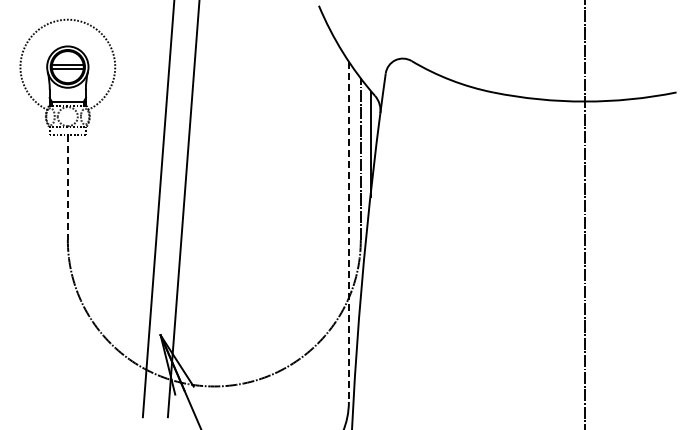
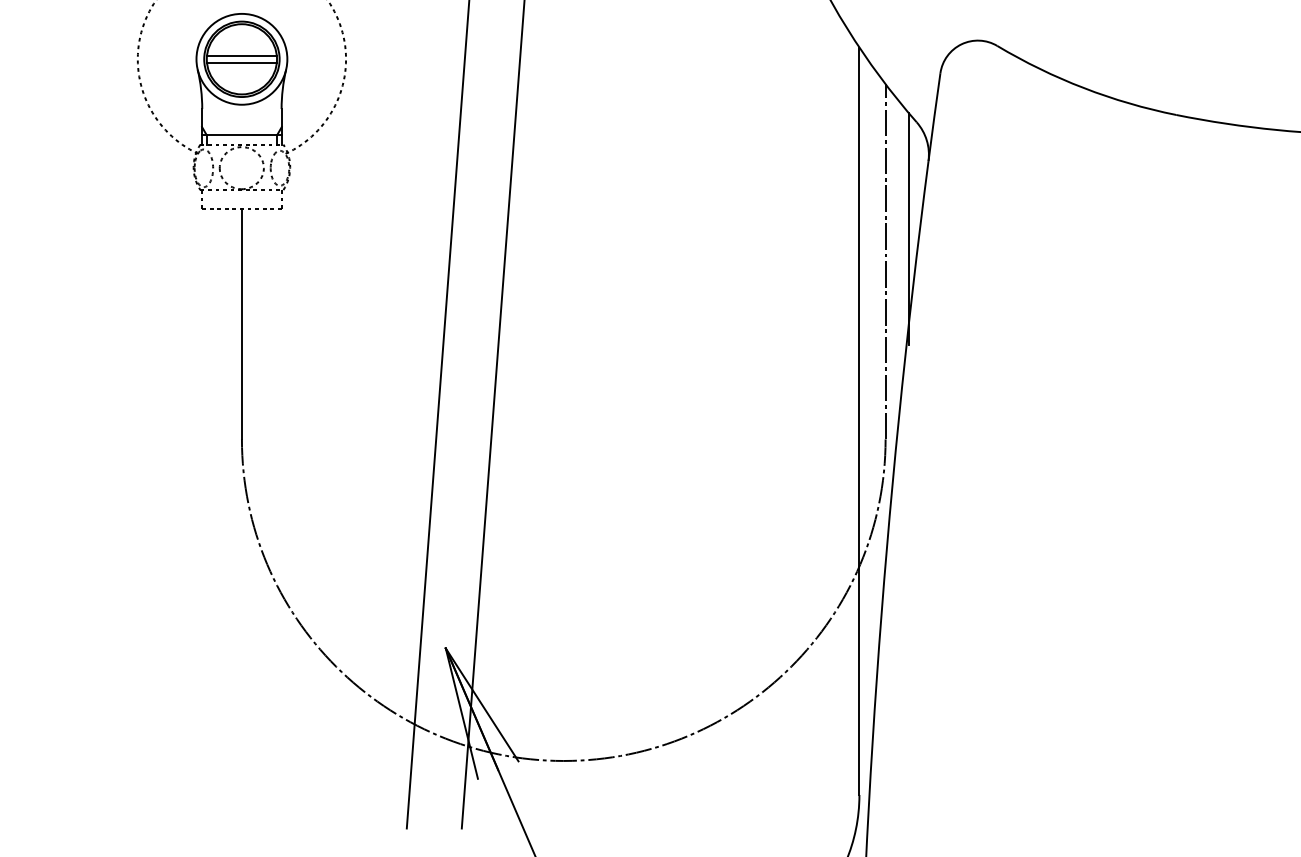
line: (67, 188) -> (241, 326), dashed -> solid
line: (348, 232) -> (858, 422), dashed -> solid

